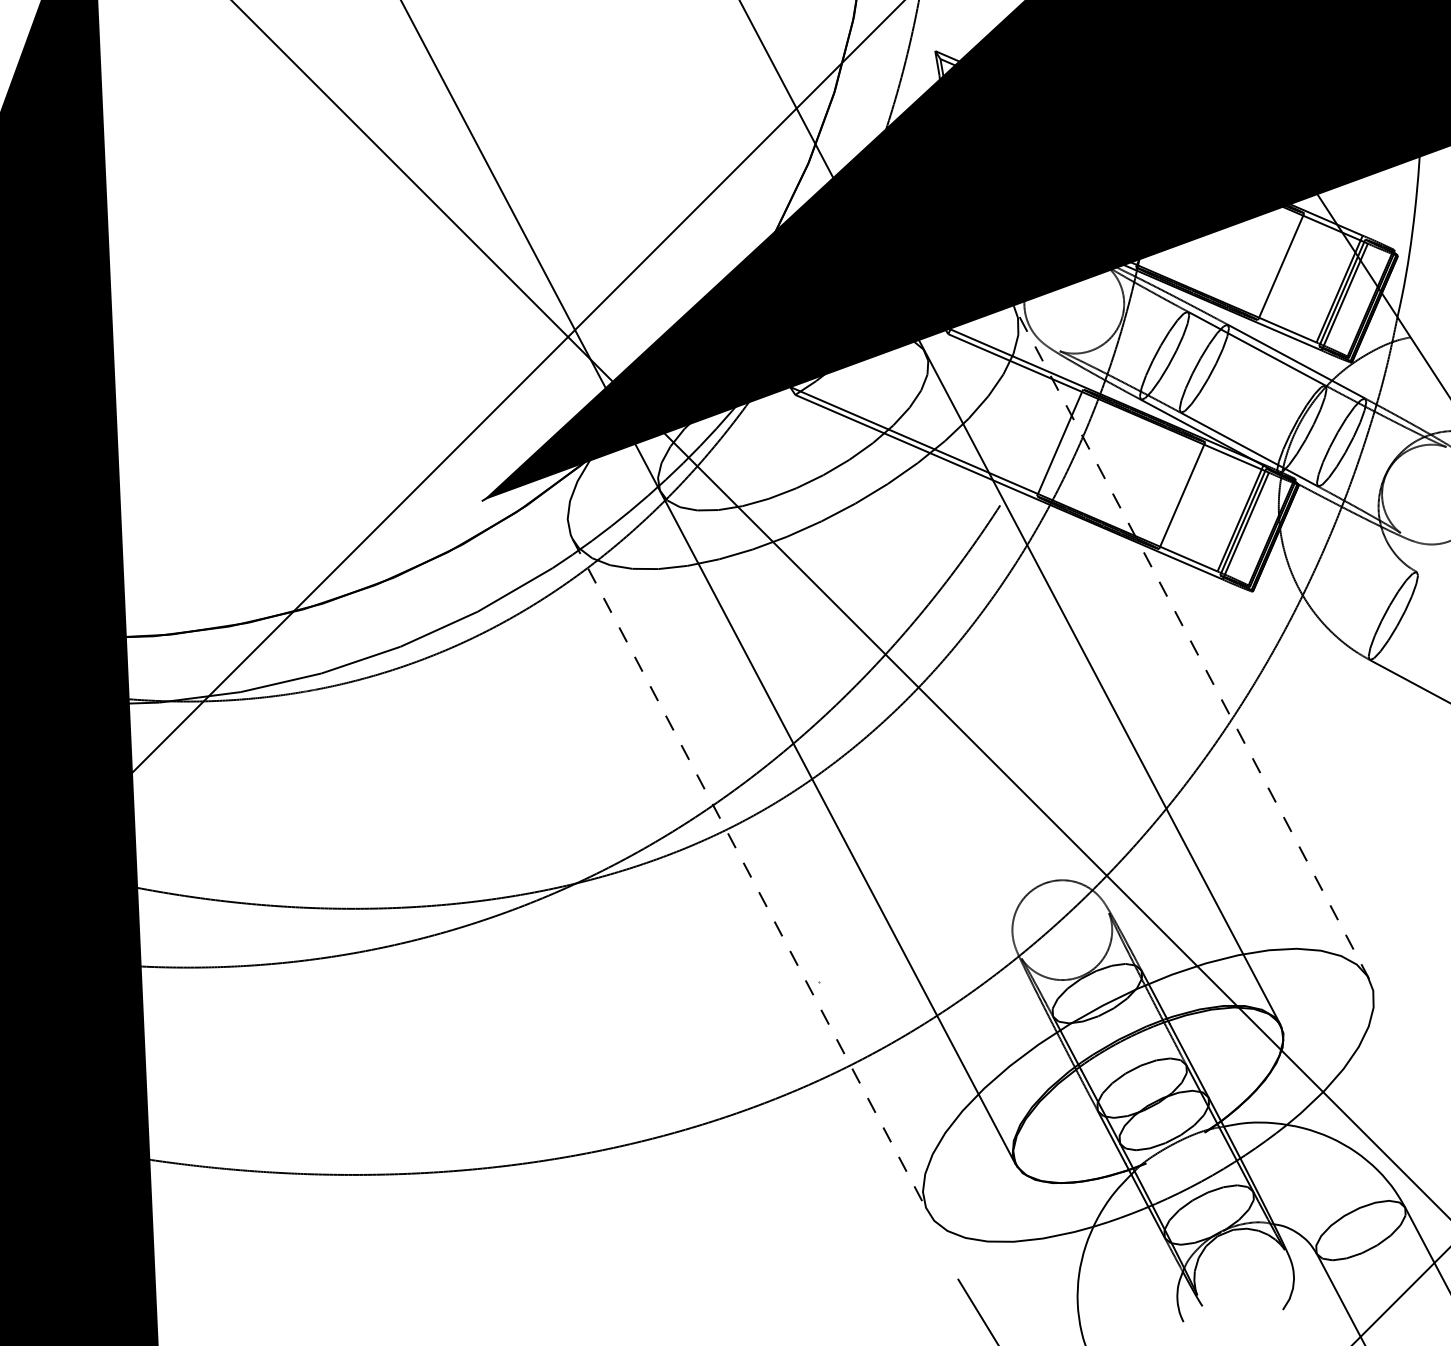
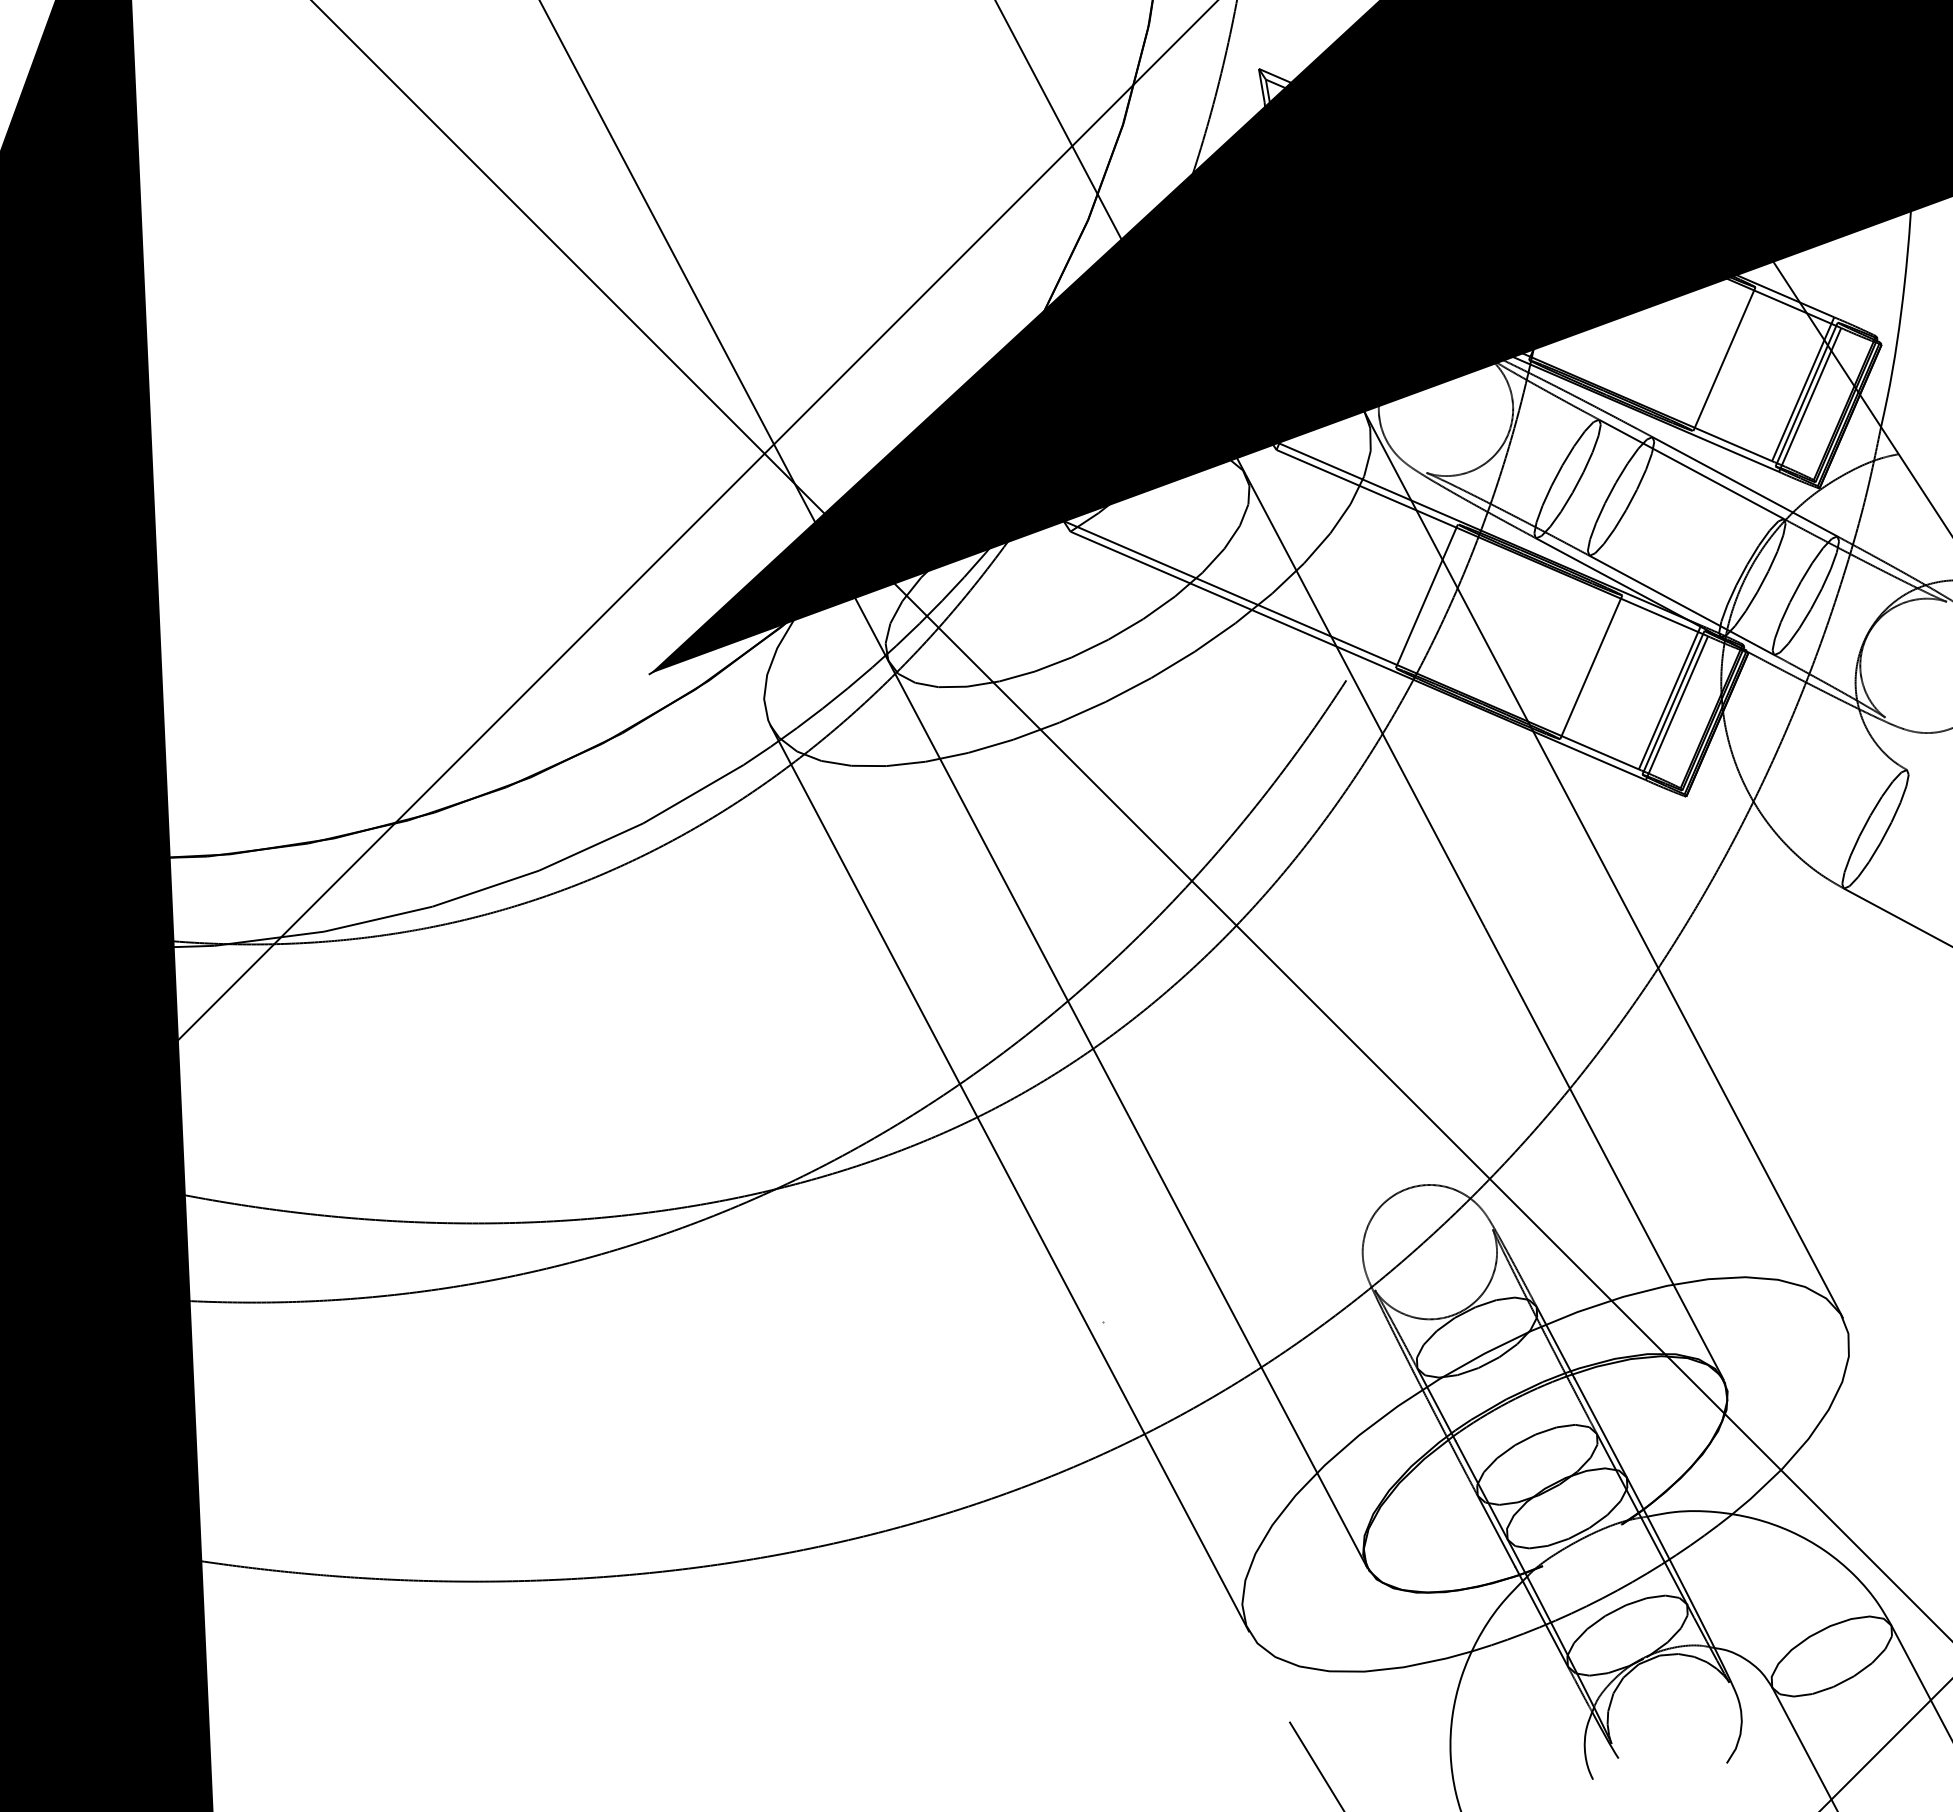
line: (1191, 642) -> (1603, 864), dashed -> solid
line: (750, 876) -> (1010, 1179), dashed -> solid

